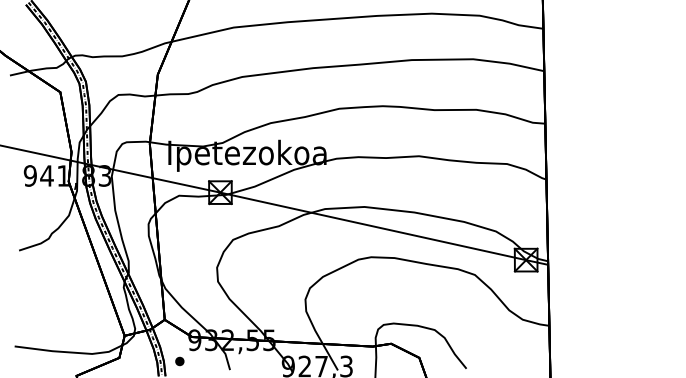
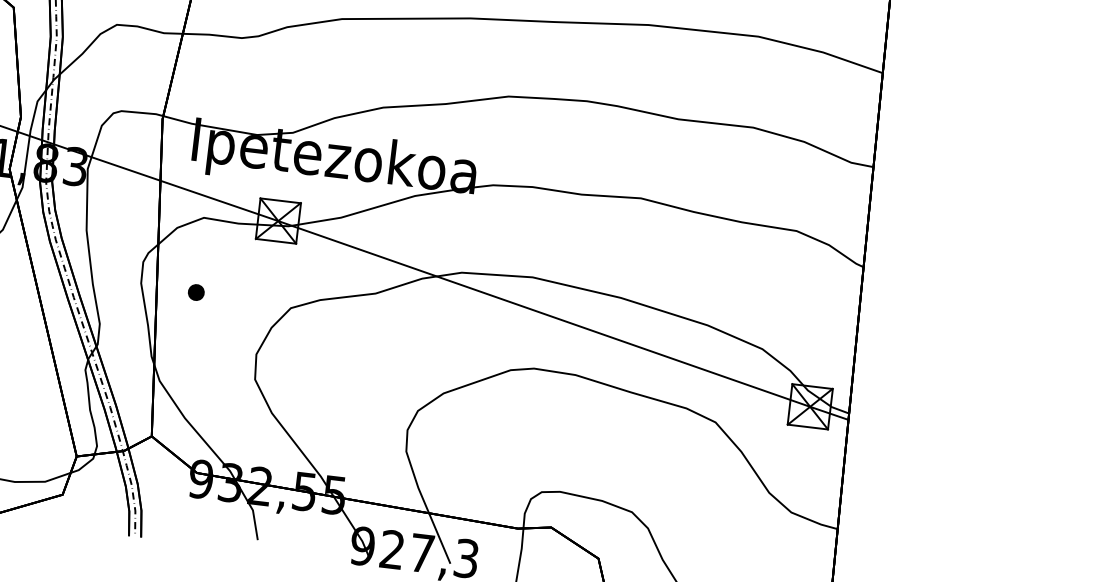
part: (179, 361) -> (195, 292), moved

